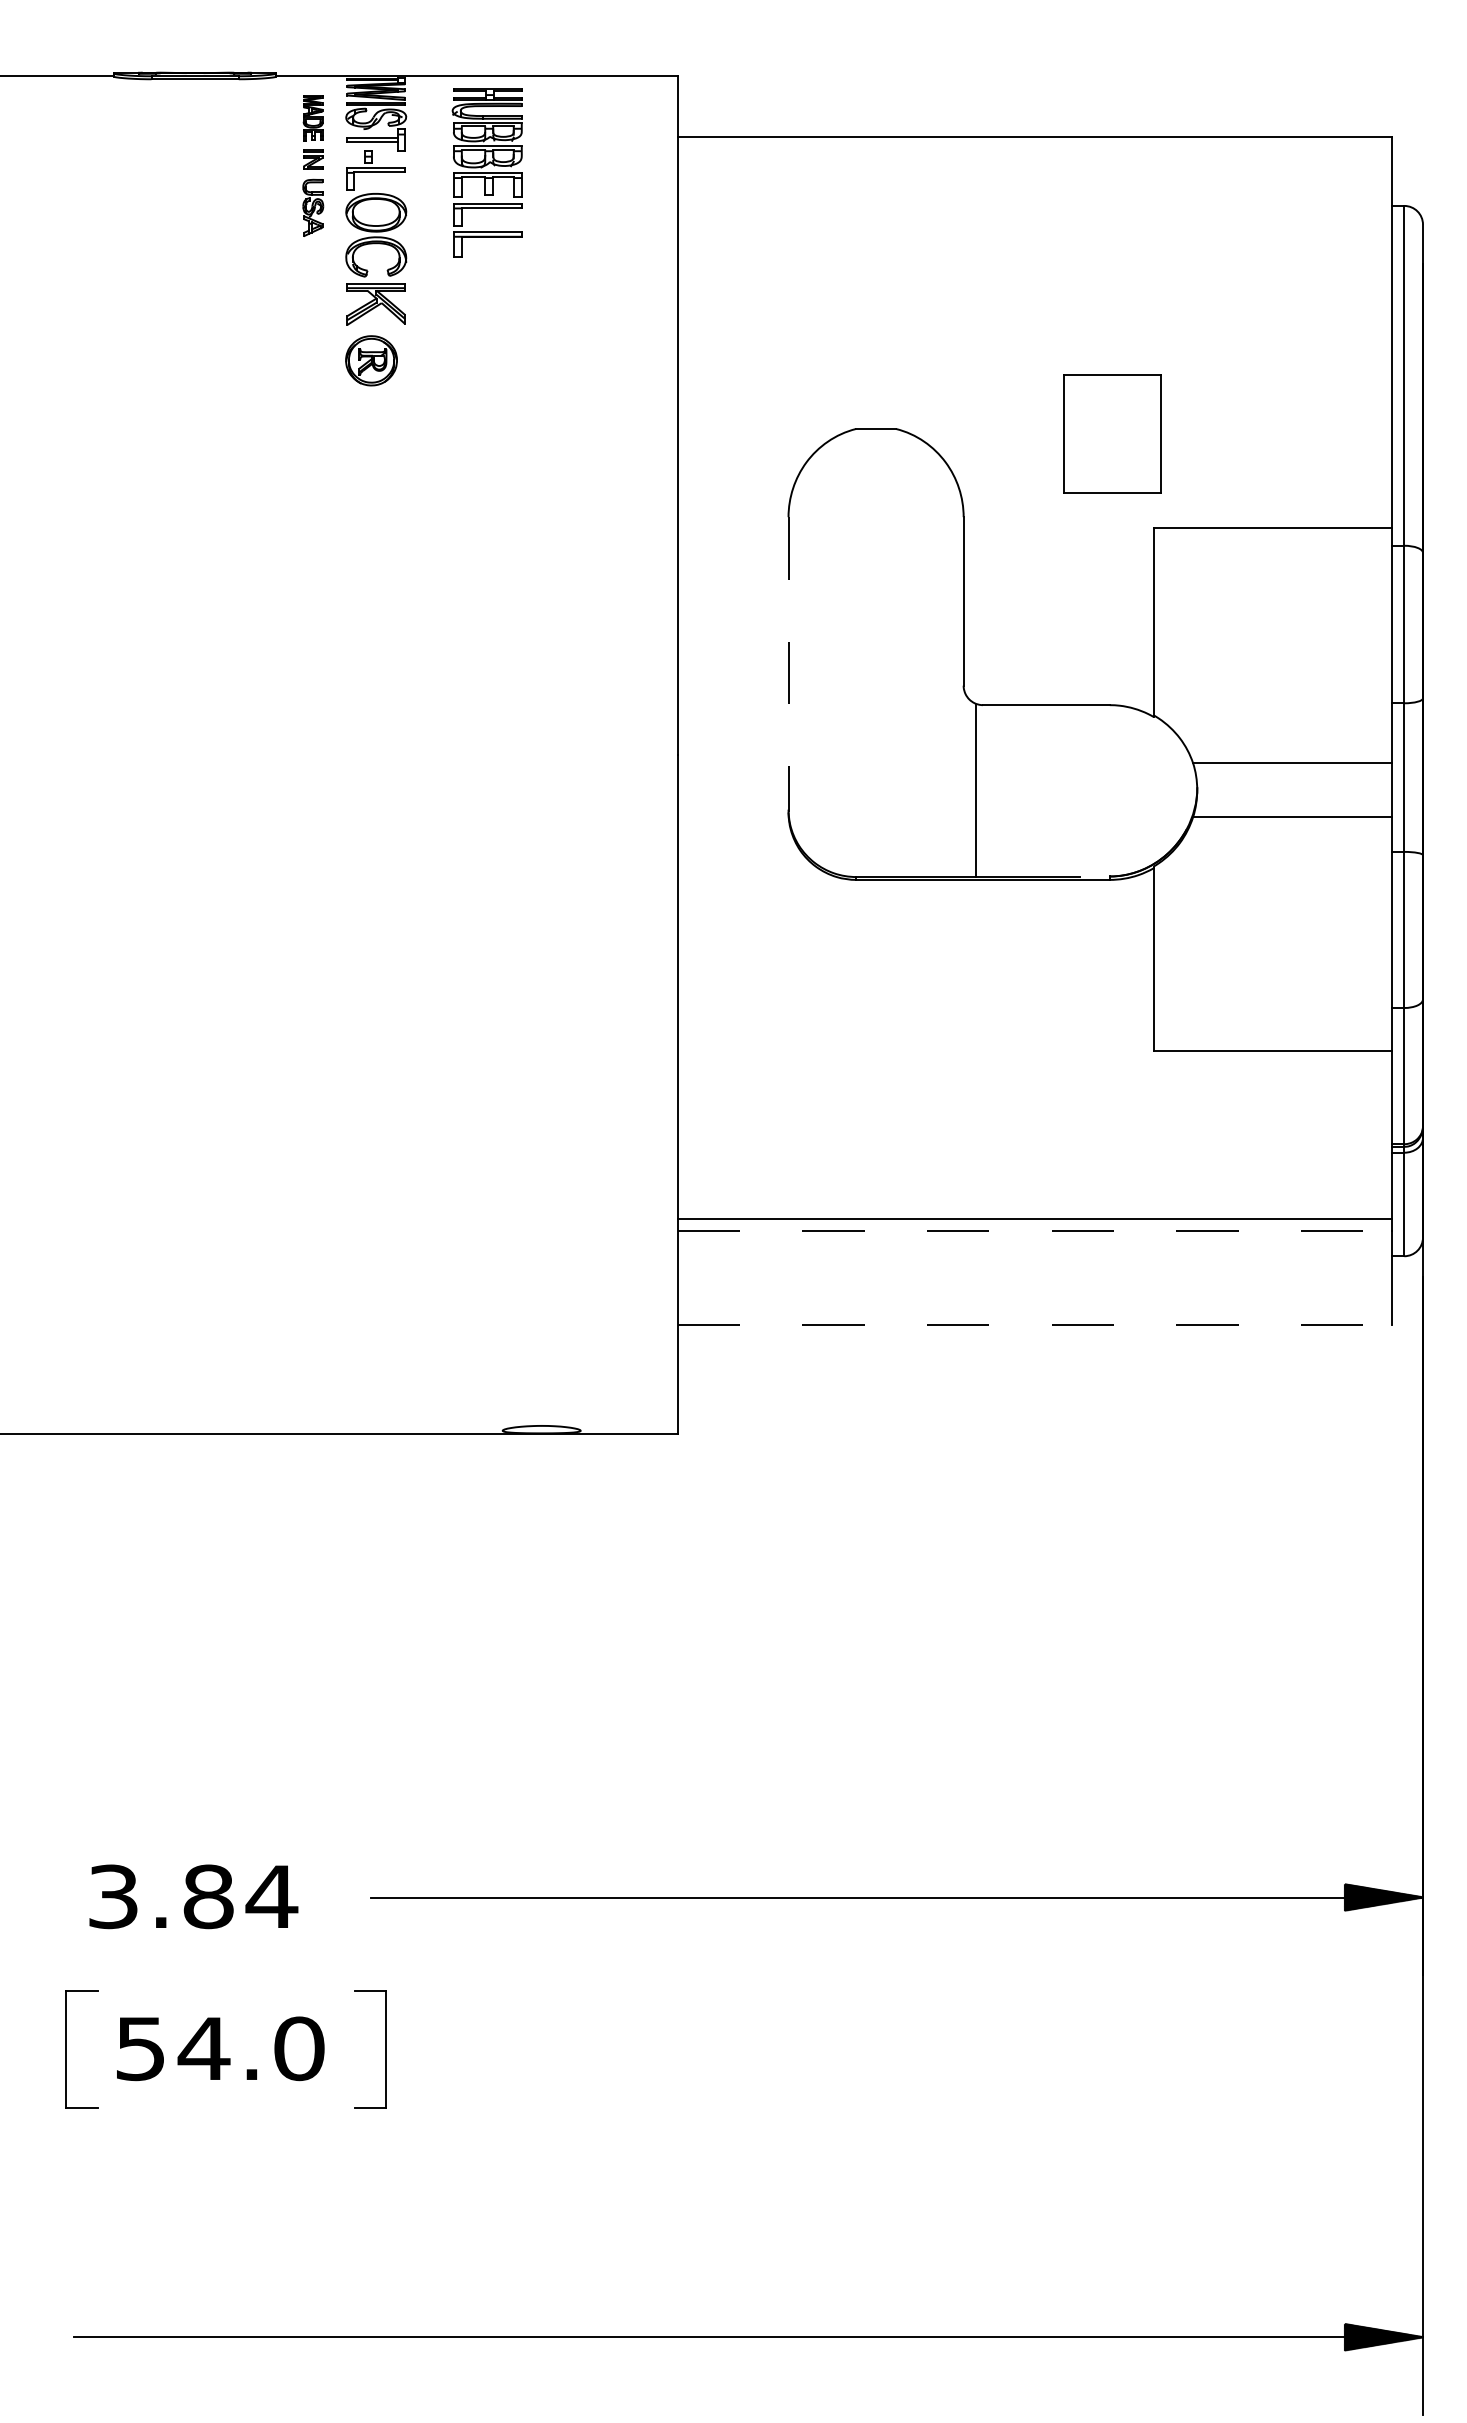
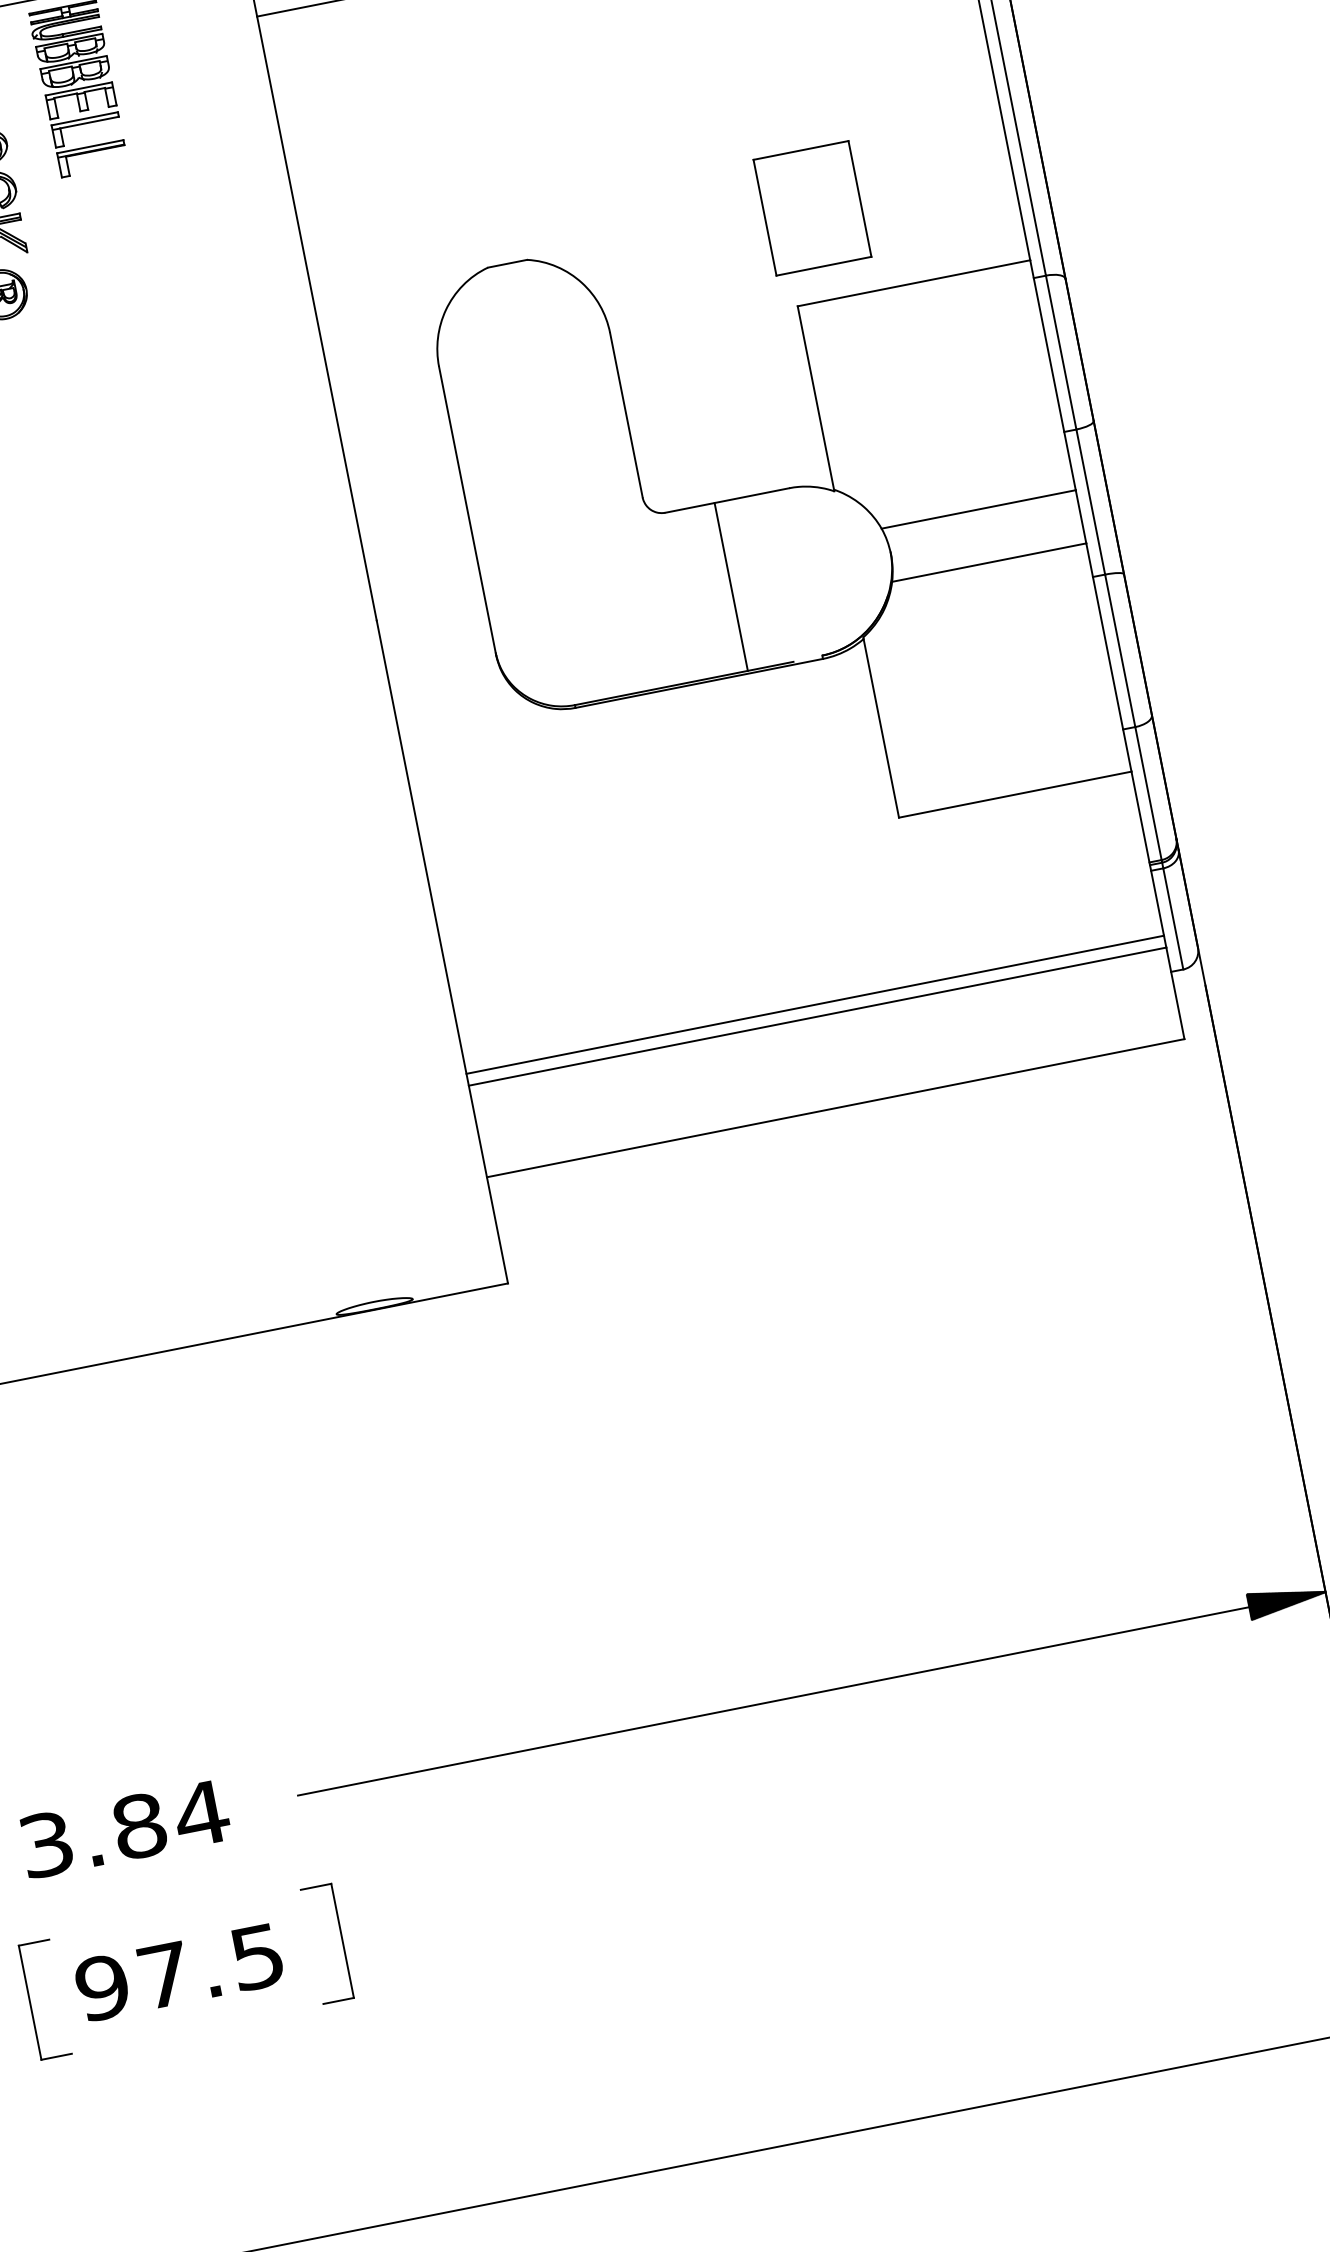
part: (1112, 433) -> (812, 207), moved
line: (788, 664) -> (467, 510), dashed -> solid
line: (976, 791) -> (731, 587), moved
line: (1035, 1231) -> (818, 1016), dashed -> solid
line: (1035, 1325) -> (836, 1108), dashed -> solid
text: (219, 2048) -> (179, 1972), 54.0 -> 97.5

